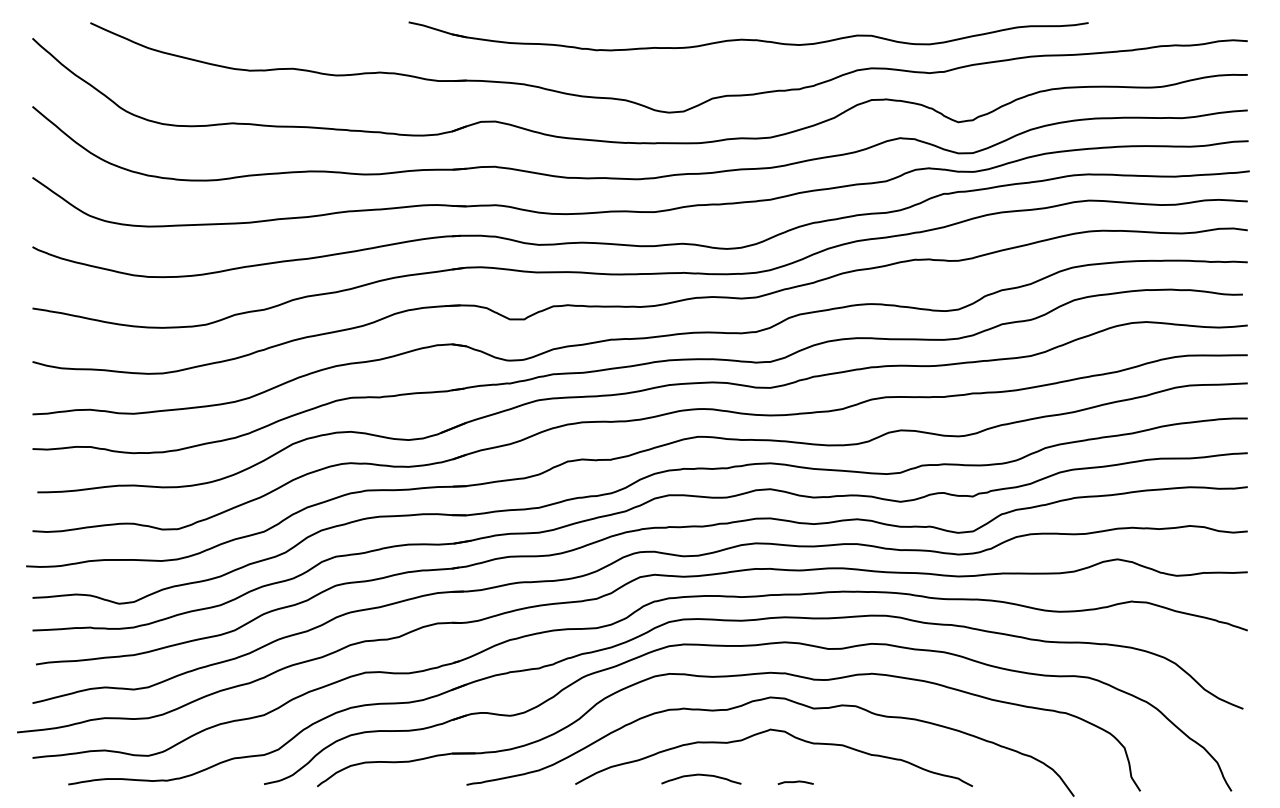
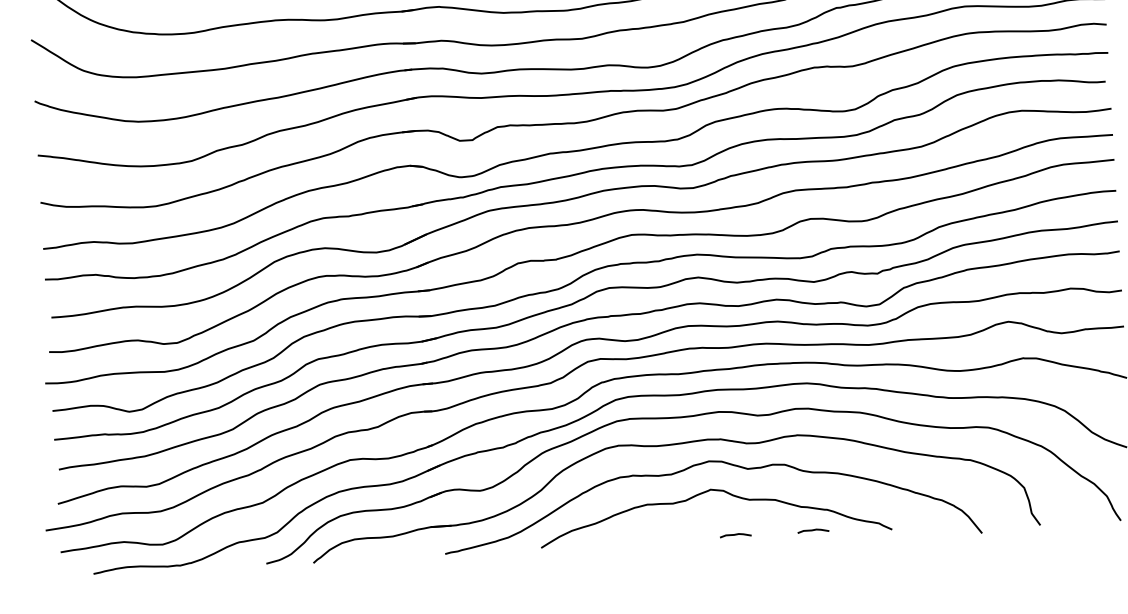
curve: (701, 775) -> (652, 533), removed
curve: (883, 782) -> (813, 530), added

